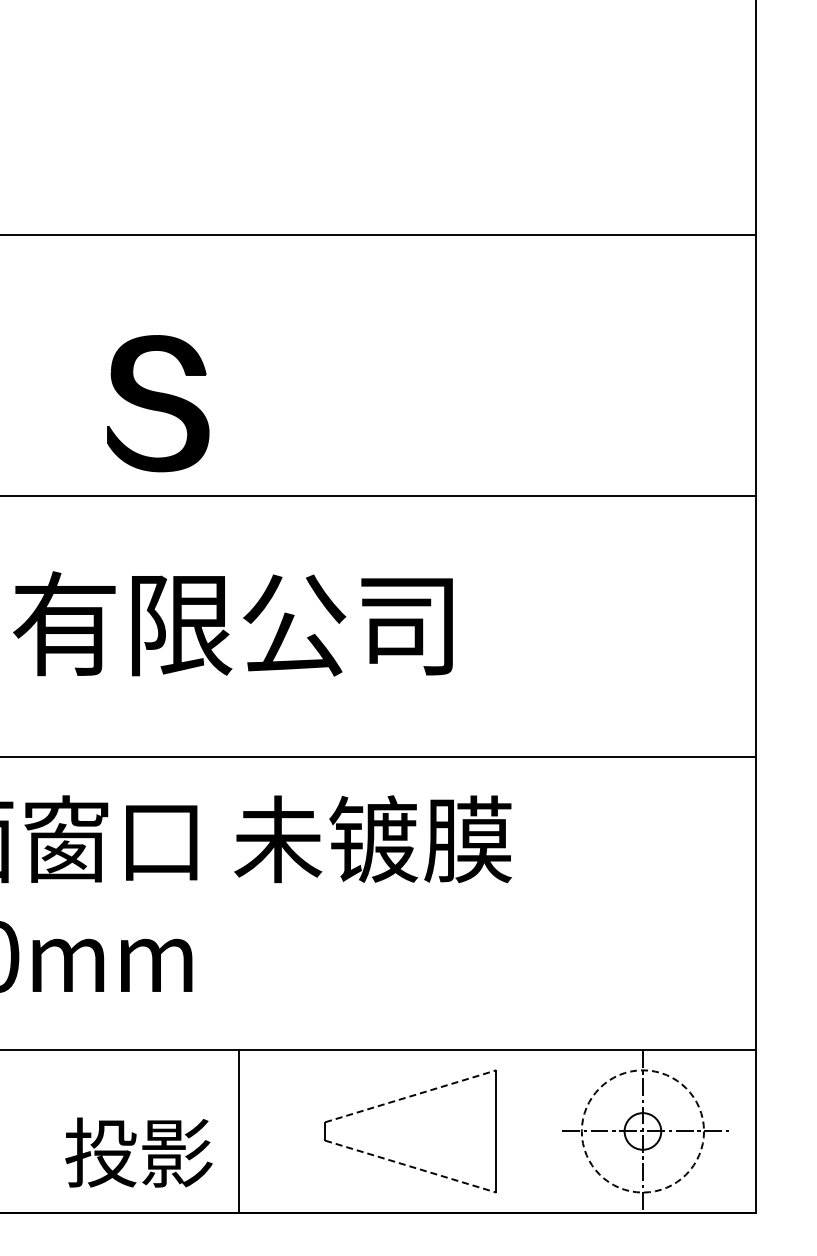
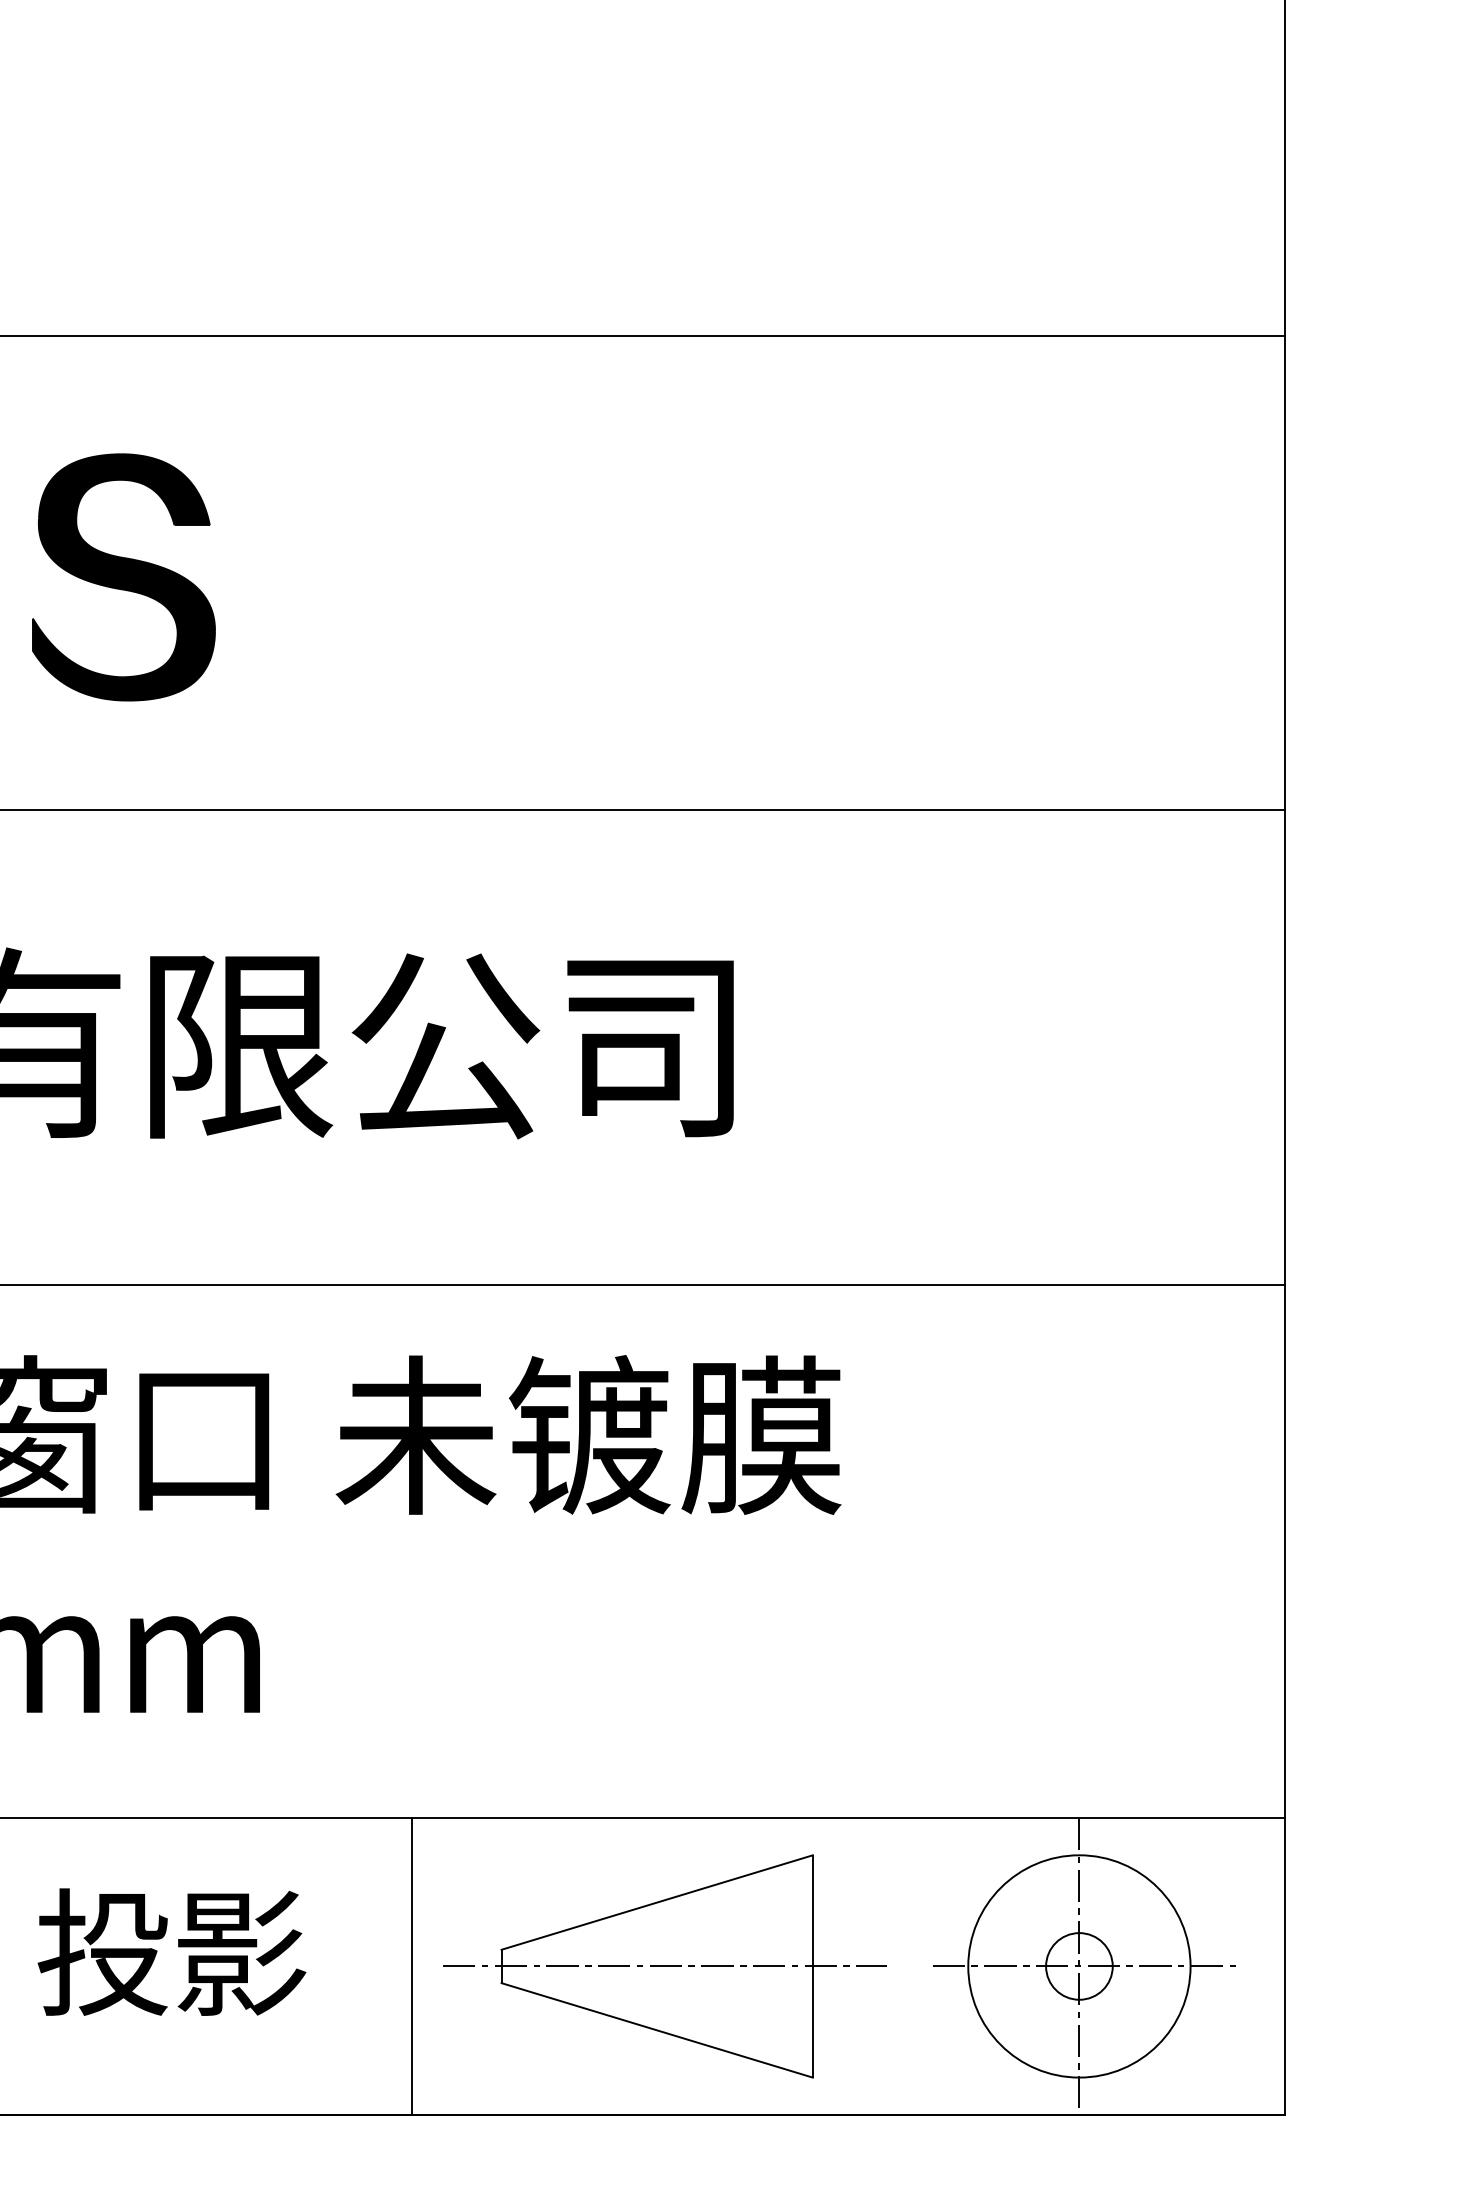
part: (158, 403) -> (123, 577), moved
line: (411, 1096) -> (658, 1902), dashed -> solid
line: (238, 1131) -> (411, 1966), moved
line: (414, 1131) -> (663, 1966), added
circle: (642, 1131) -> (1078, 1966), dashed -> solid
text: (138, 1152) -> (171, 1951), moved
line: (411, 1166) -> (658, 2030), dashed -> solid

